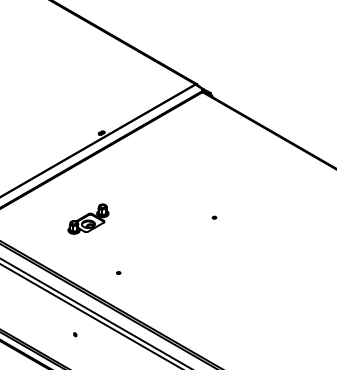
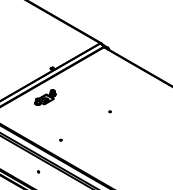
part: (88, 219) -> (45, 97), moved

